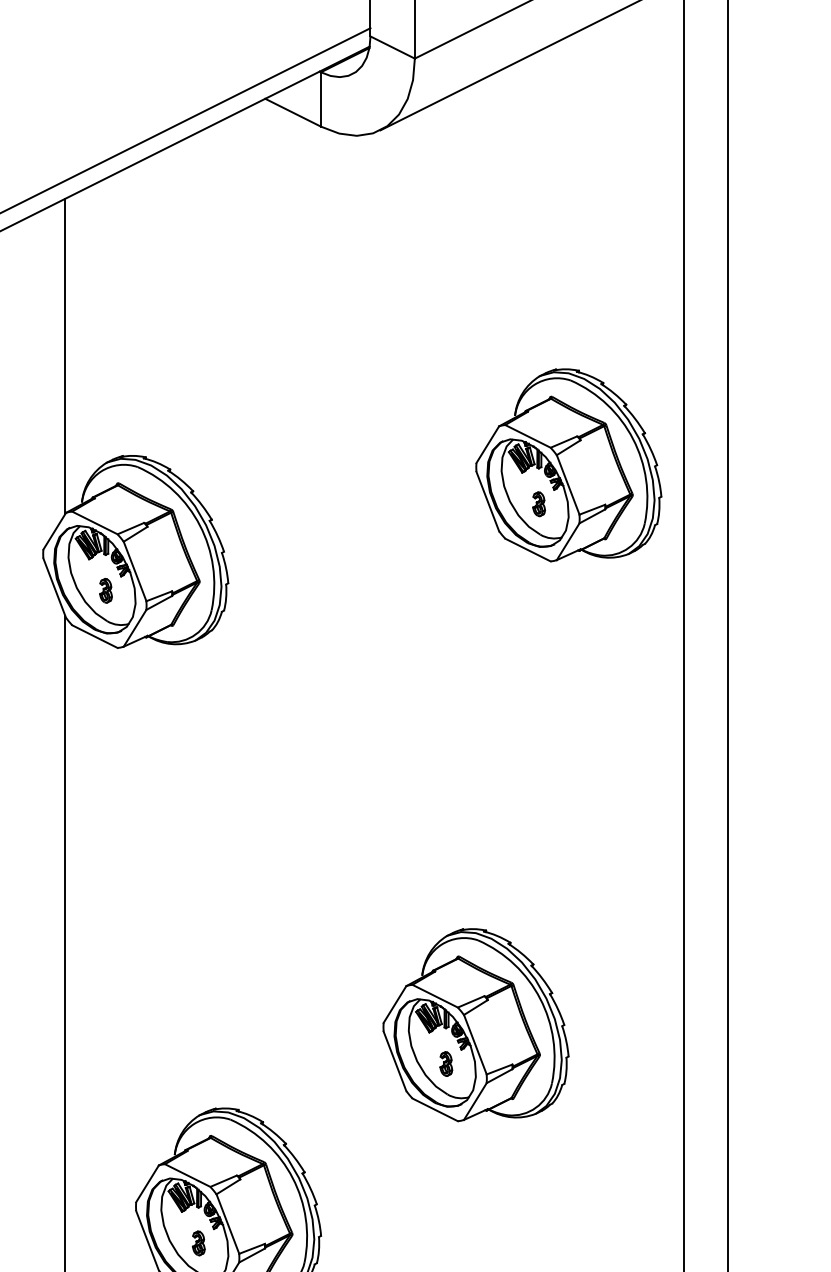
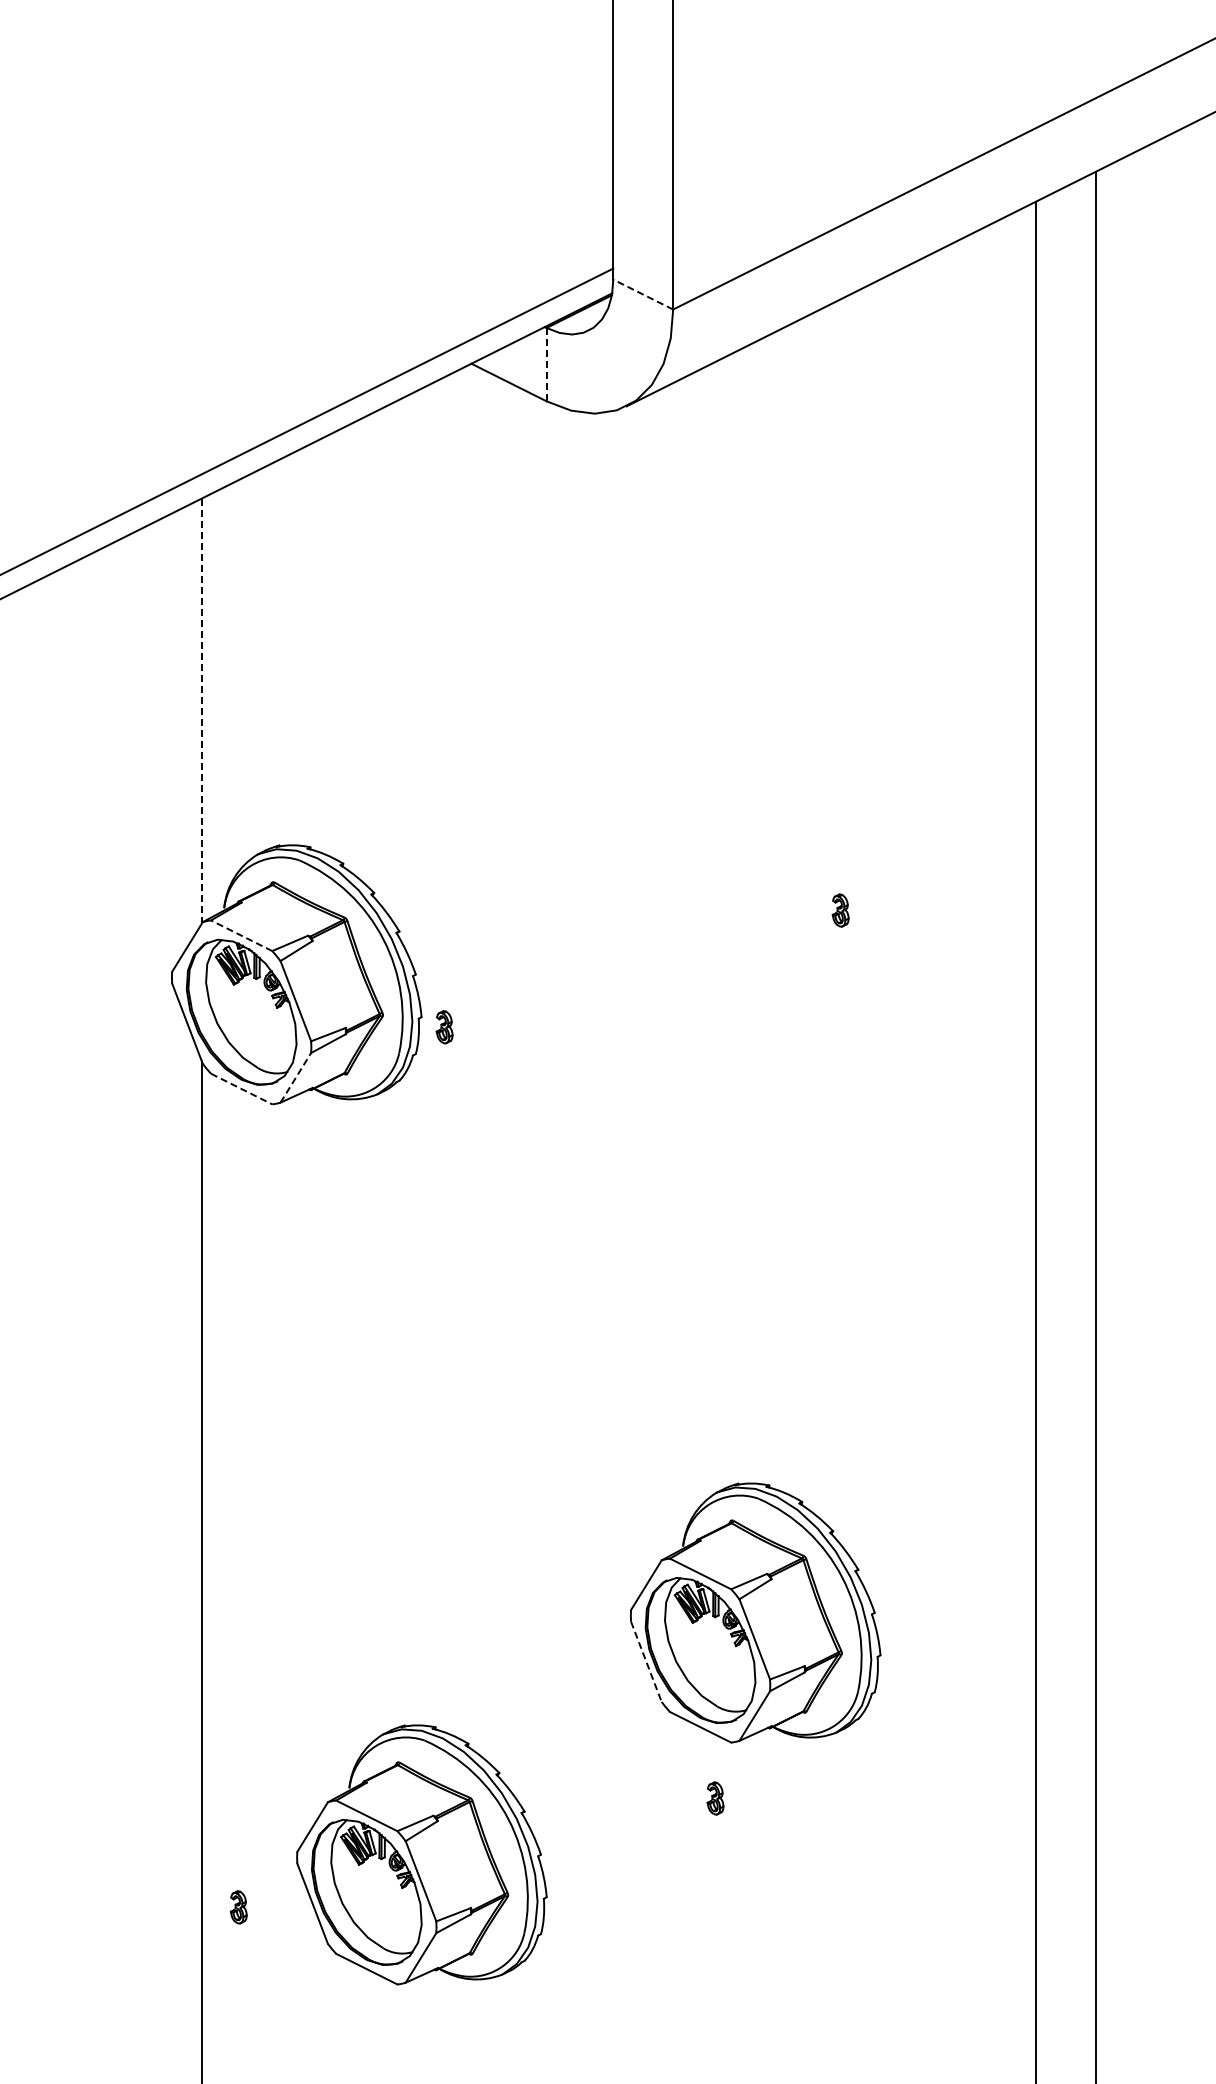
line: (392, 47) -> (642, 294), solid -> dashed
line: (320, 99) -> (546, 364), solid -> dashed
line: (65, 356) -> (201, 711), solid -> dashed
part: (568, 464) -> (880, 857), removed
line: (94, 522) -> (241, 935), solid -> dashed
part: (105, 590) -> (444, 1027), moved
line: (135, 628) -> (296, 1077), solid -> dashed
line: (95, 636) -> (242, 1089), solid -> dashed
line: (395, 1061) -> (646, 1661), solid -> dashed
part: (446, 1064) -> (715, 1798), moved
part: (198, 1243) -> (238, 1907), moved

